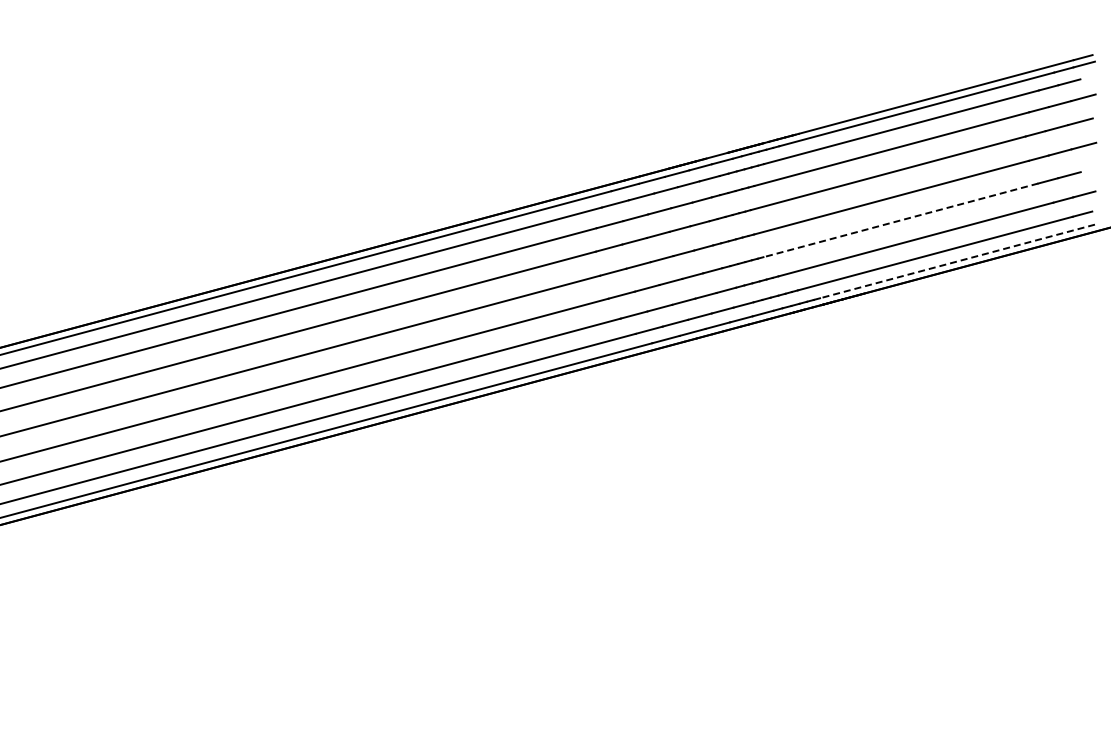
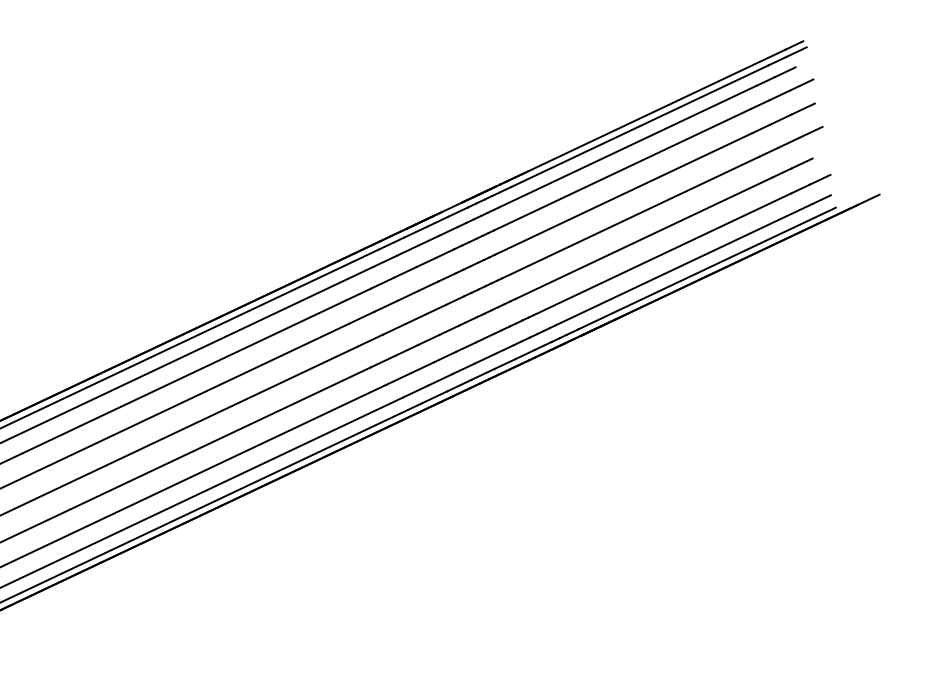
line: (900, 220) -> (643, 238), dashed -> solid
line: (957, 261) -> (707, 268), dashed -> solid

